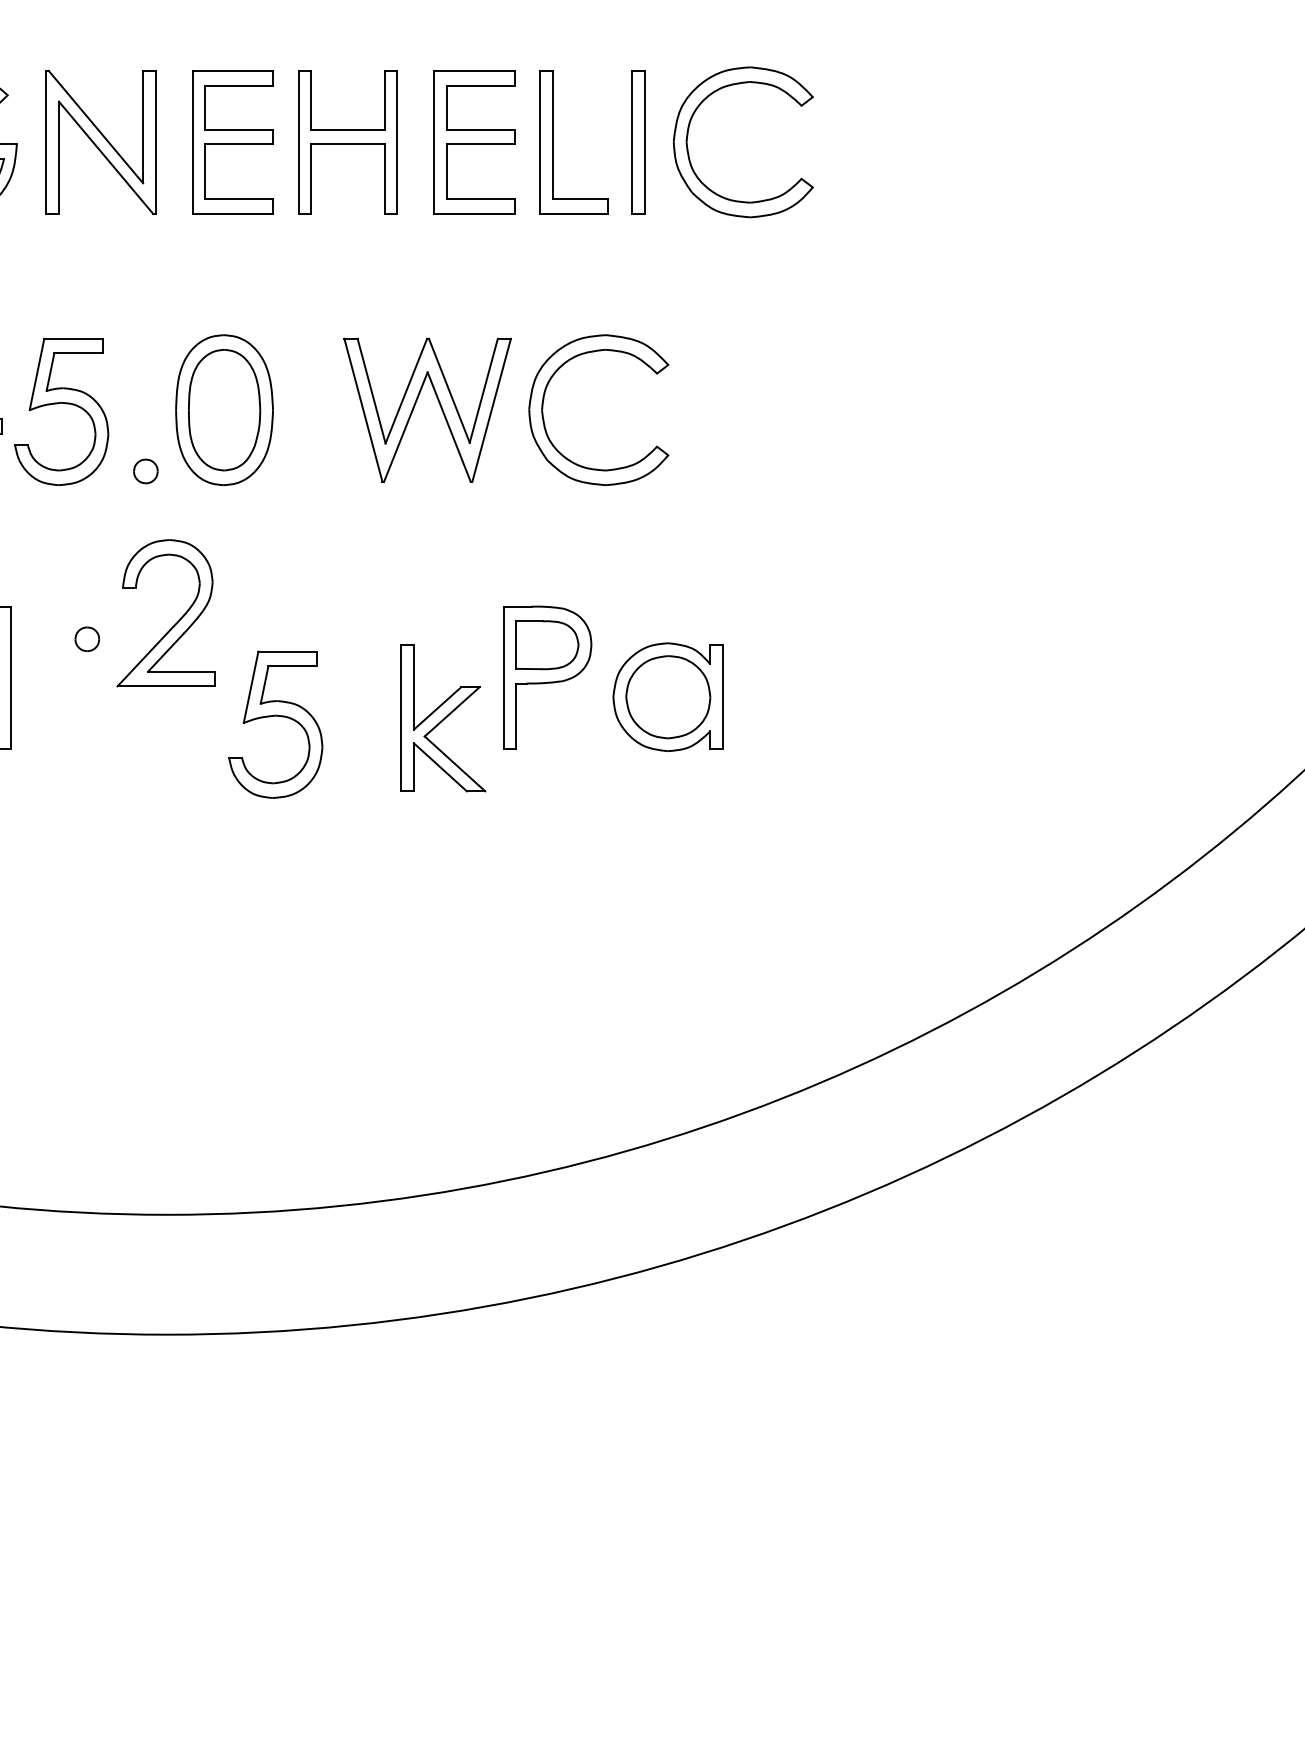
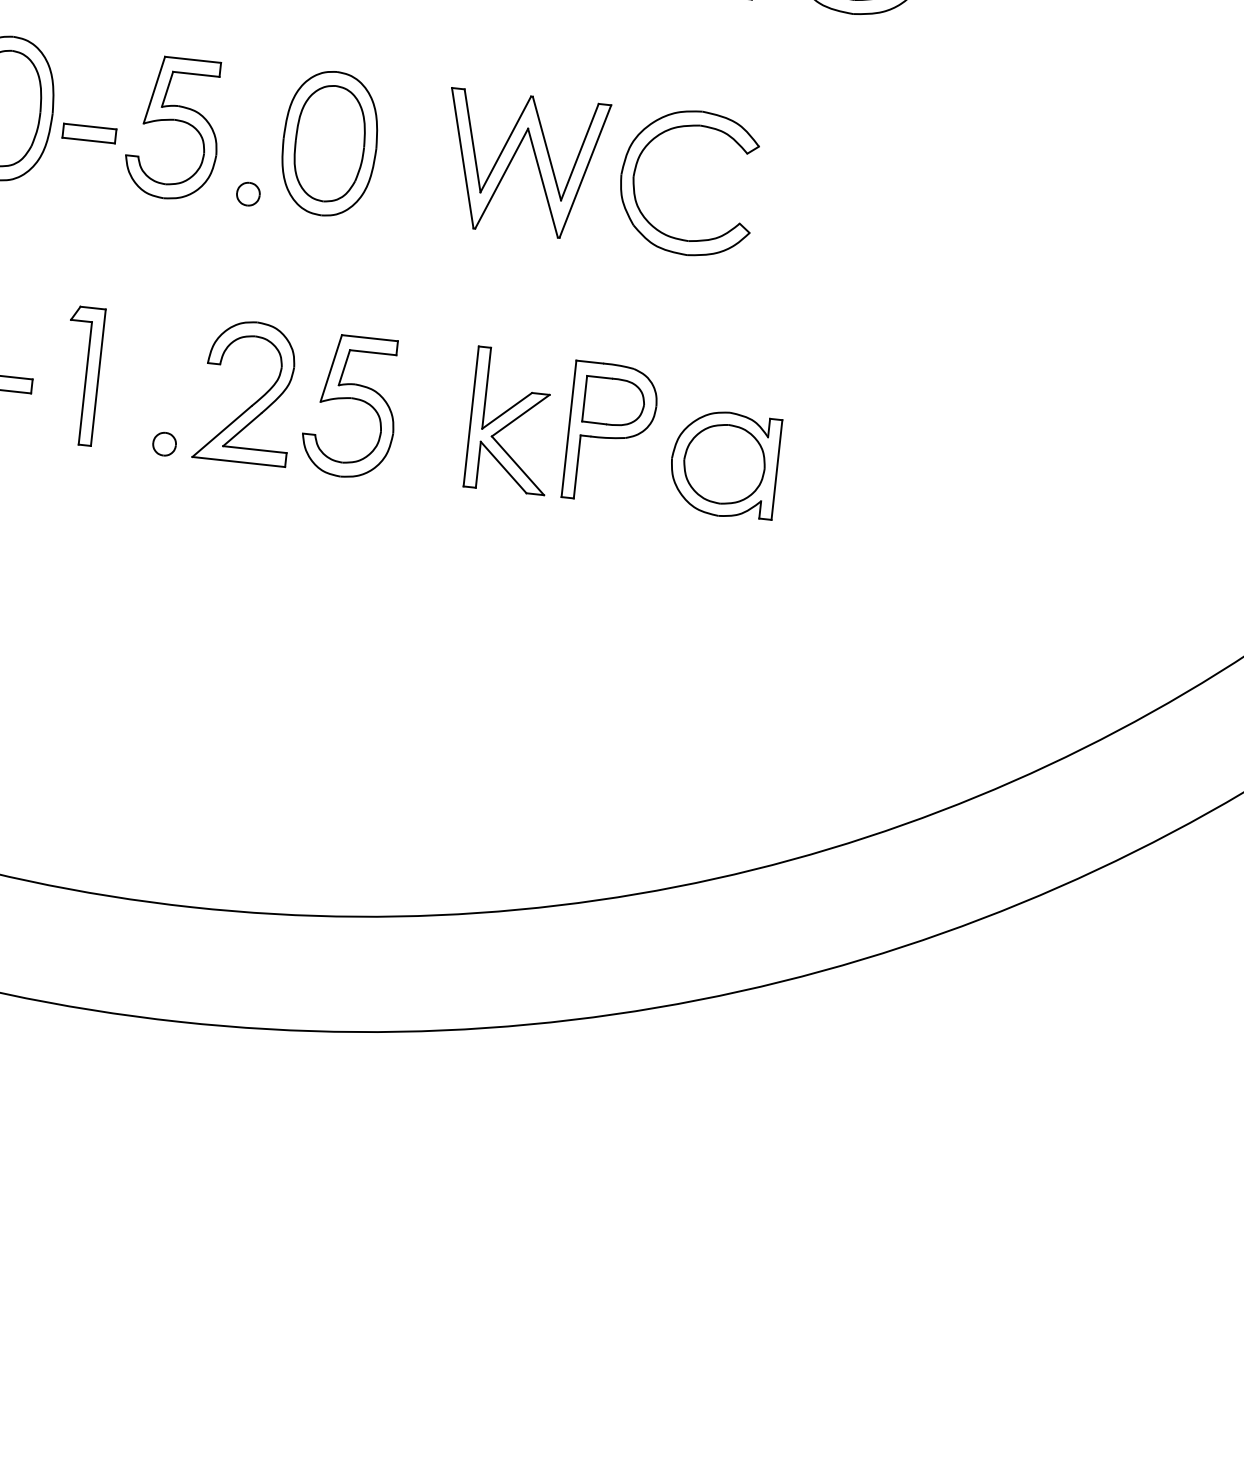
part: (175, 623) -> (254, 402), moved
part: (87, 638) -> (164, 443), moved
part: (275, 716) -> (351, 398), moved
part: (443, 718) -> (511, 421), moved

